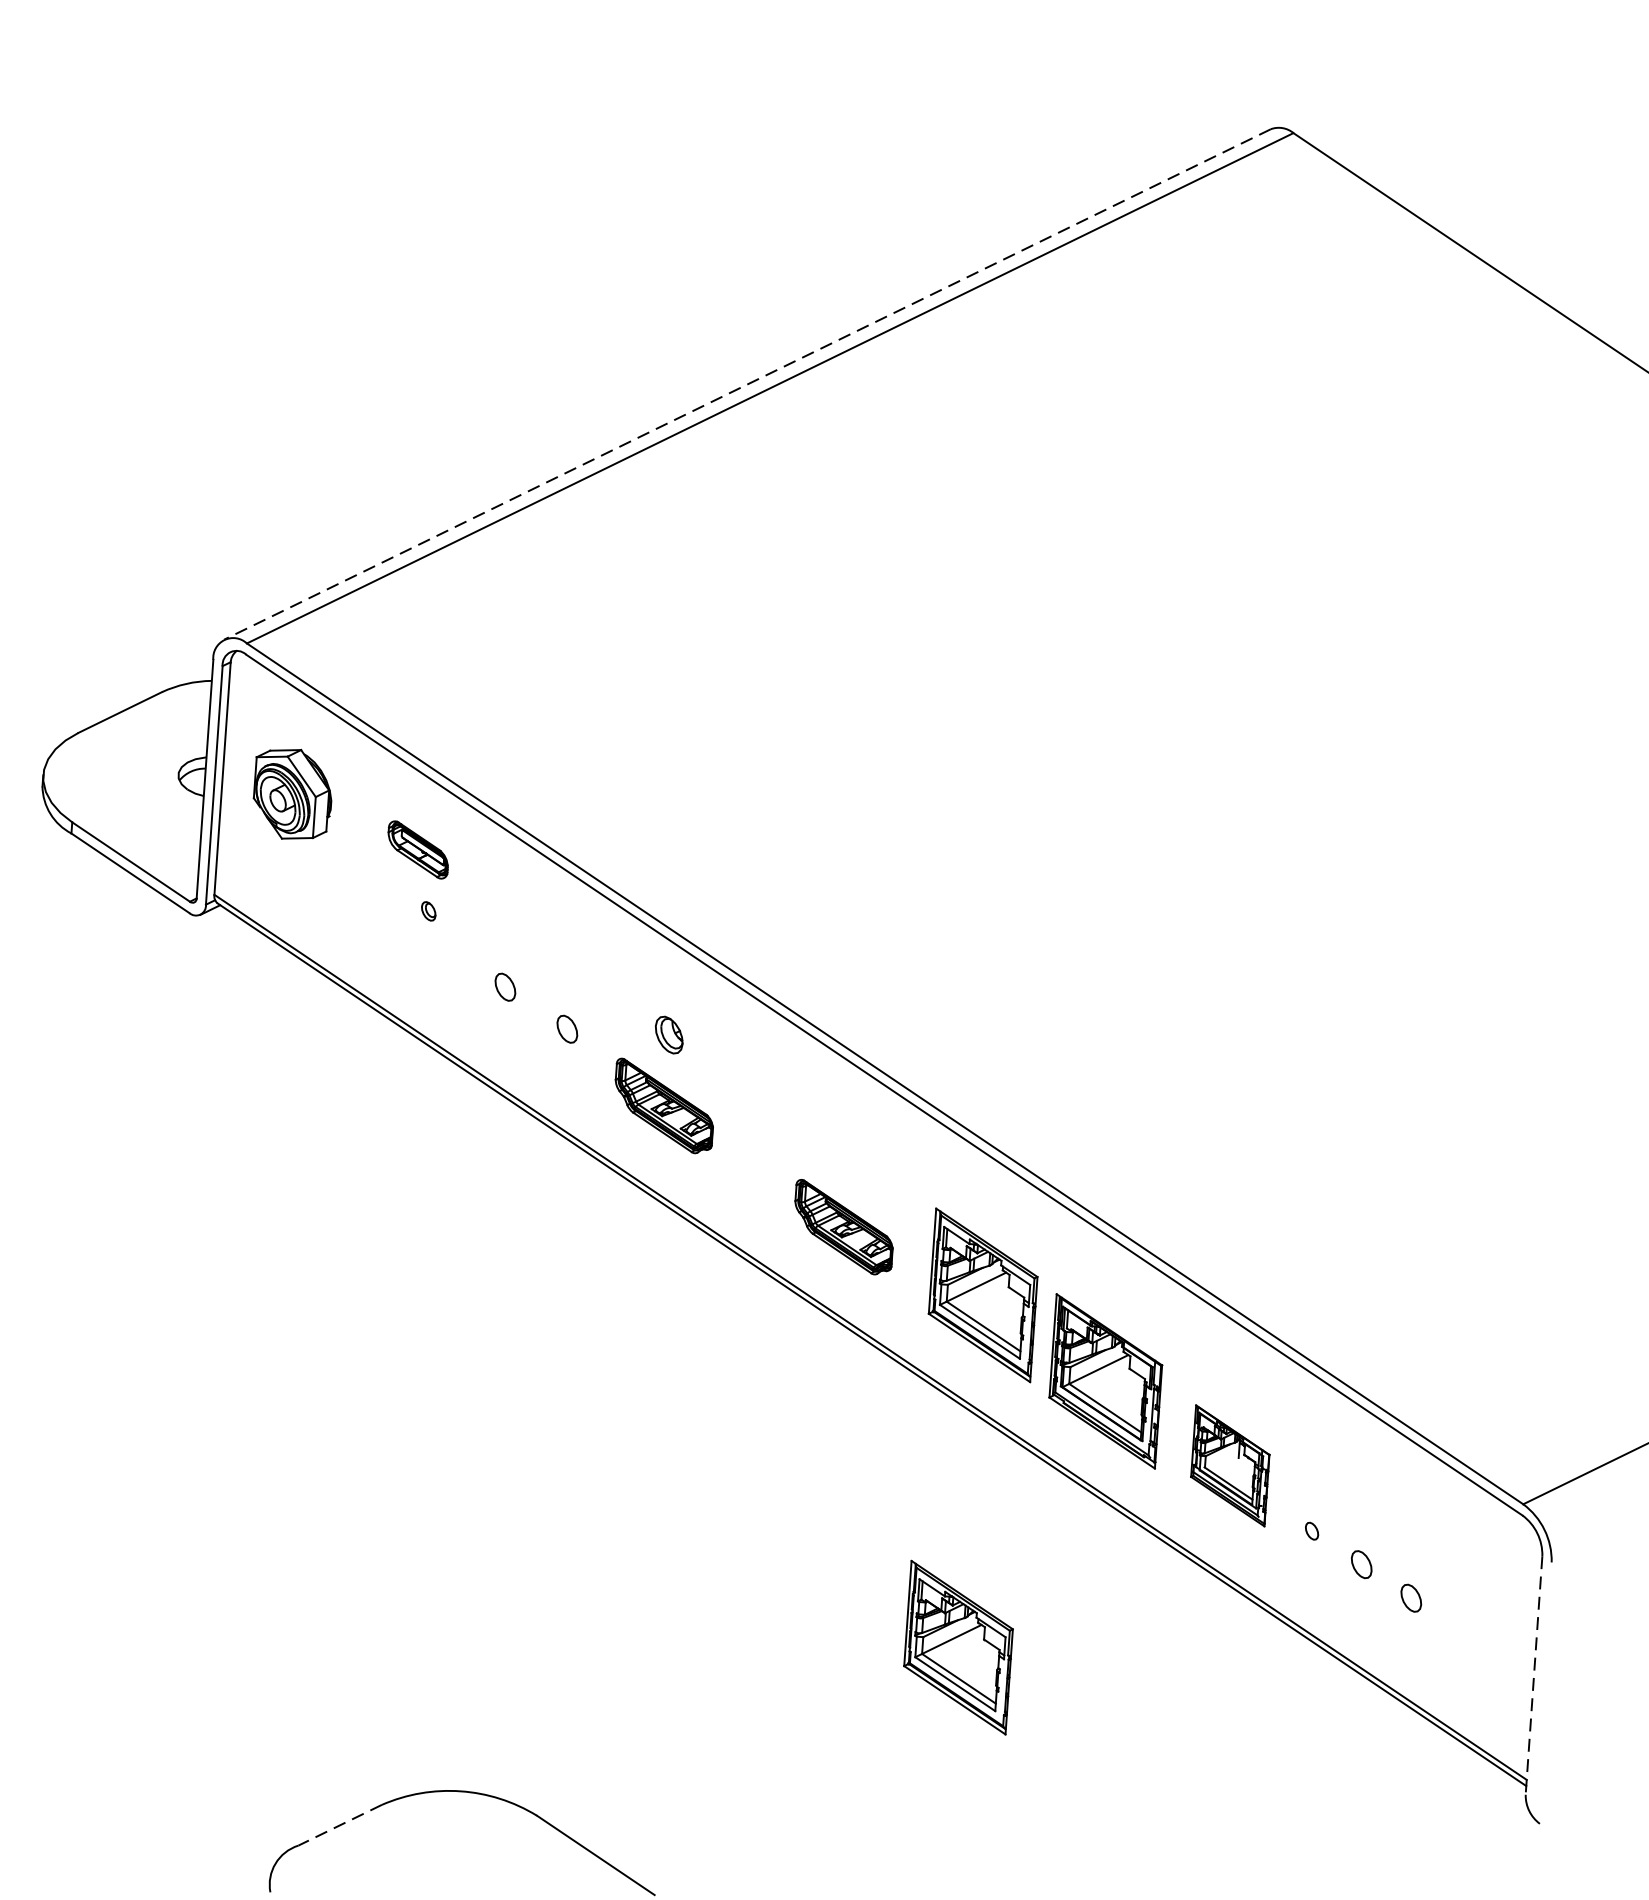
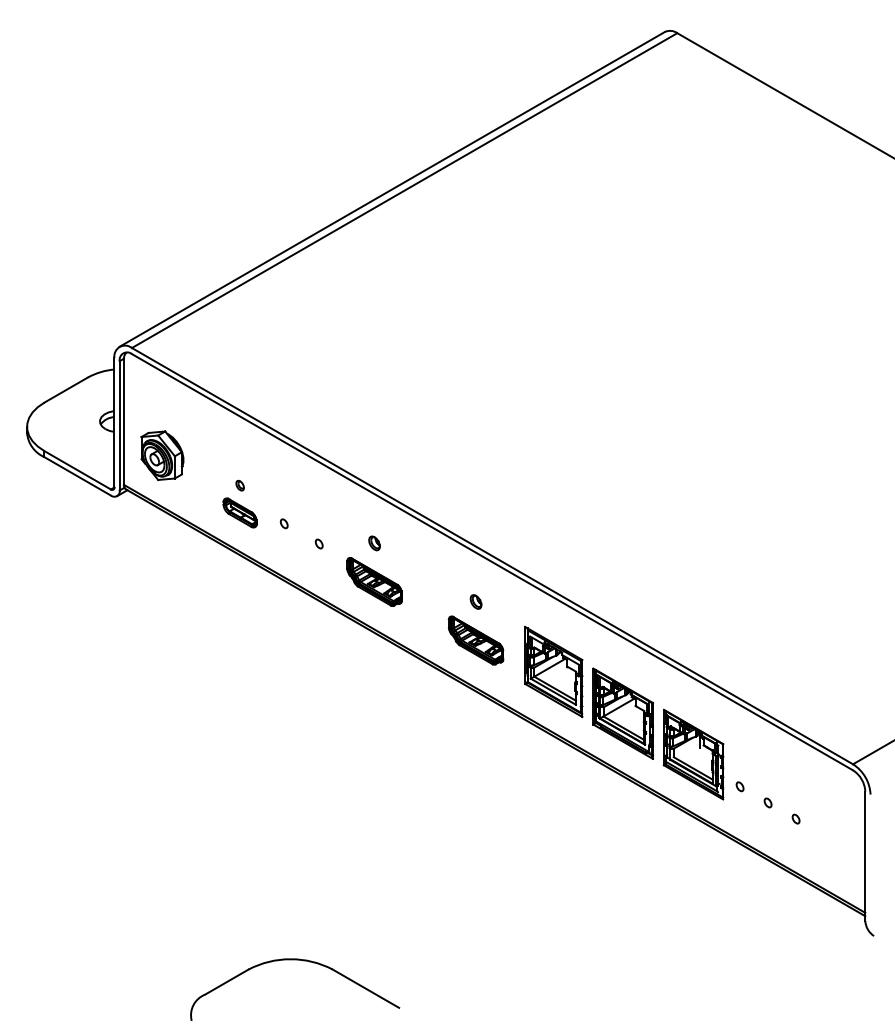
line: (747, 384) -> (392, 189), dashed -> solid
part: (293, 794) -> (162, 455), moved
part: (417, 849) -> (239, 512), moved
part: (503, 986) -> (283, 523), size x0.62
part: (565, 1028) -> (318, 543), size x0.62
part: (669, 1035) -> (374, 543), size x0.71
part: (847, 1155) -> (475, 601), added
part: (1230, 1465) -> (693, 754), size x1.43
part: (1360, 1563) -> (767, 802), size x0.62
part: (1410, 1596) -> (795, 818), size x0.62
part: (958, 1646) -> (553, 862), removed
line: (1534, 1675) -> (865, 856), dashed -> solid
line: (339, 1825) -> (226, 982), dashed -> solid

